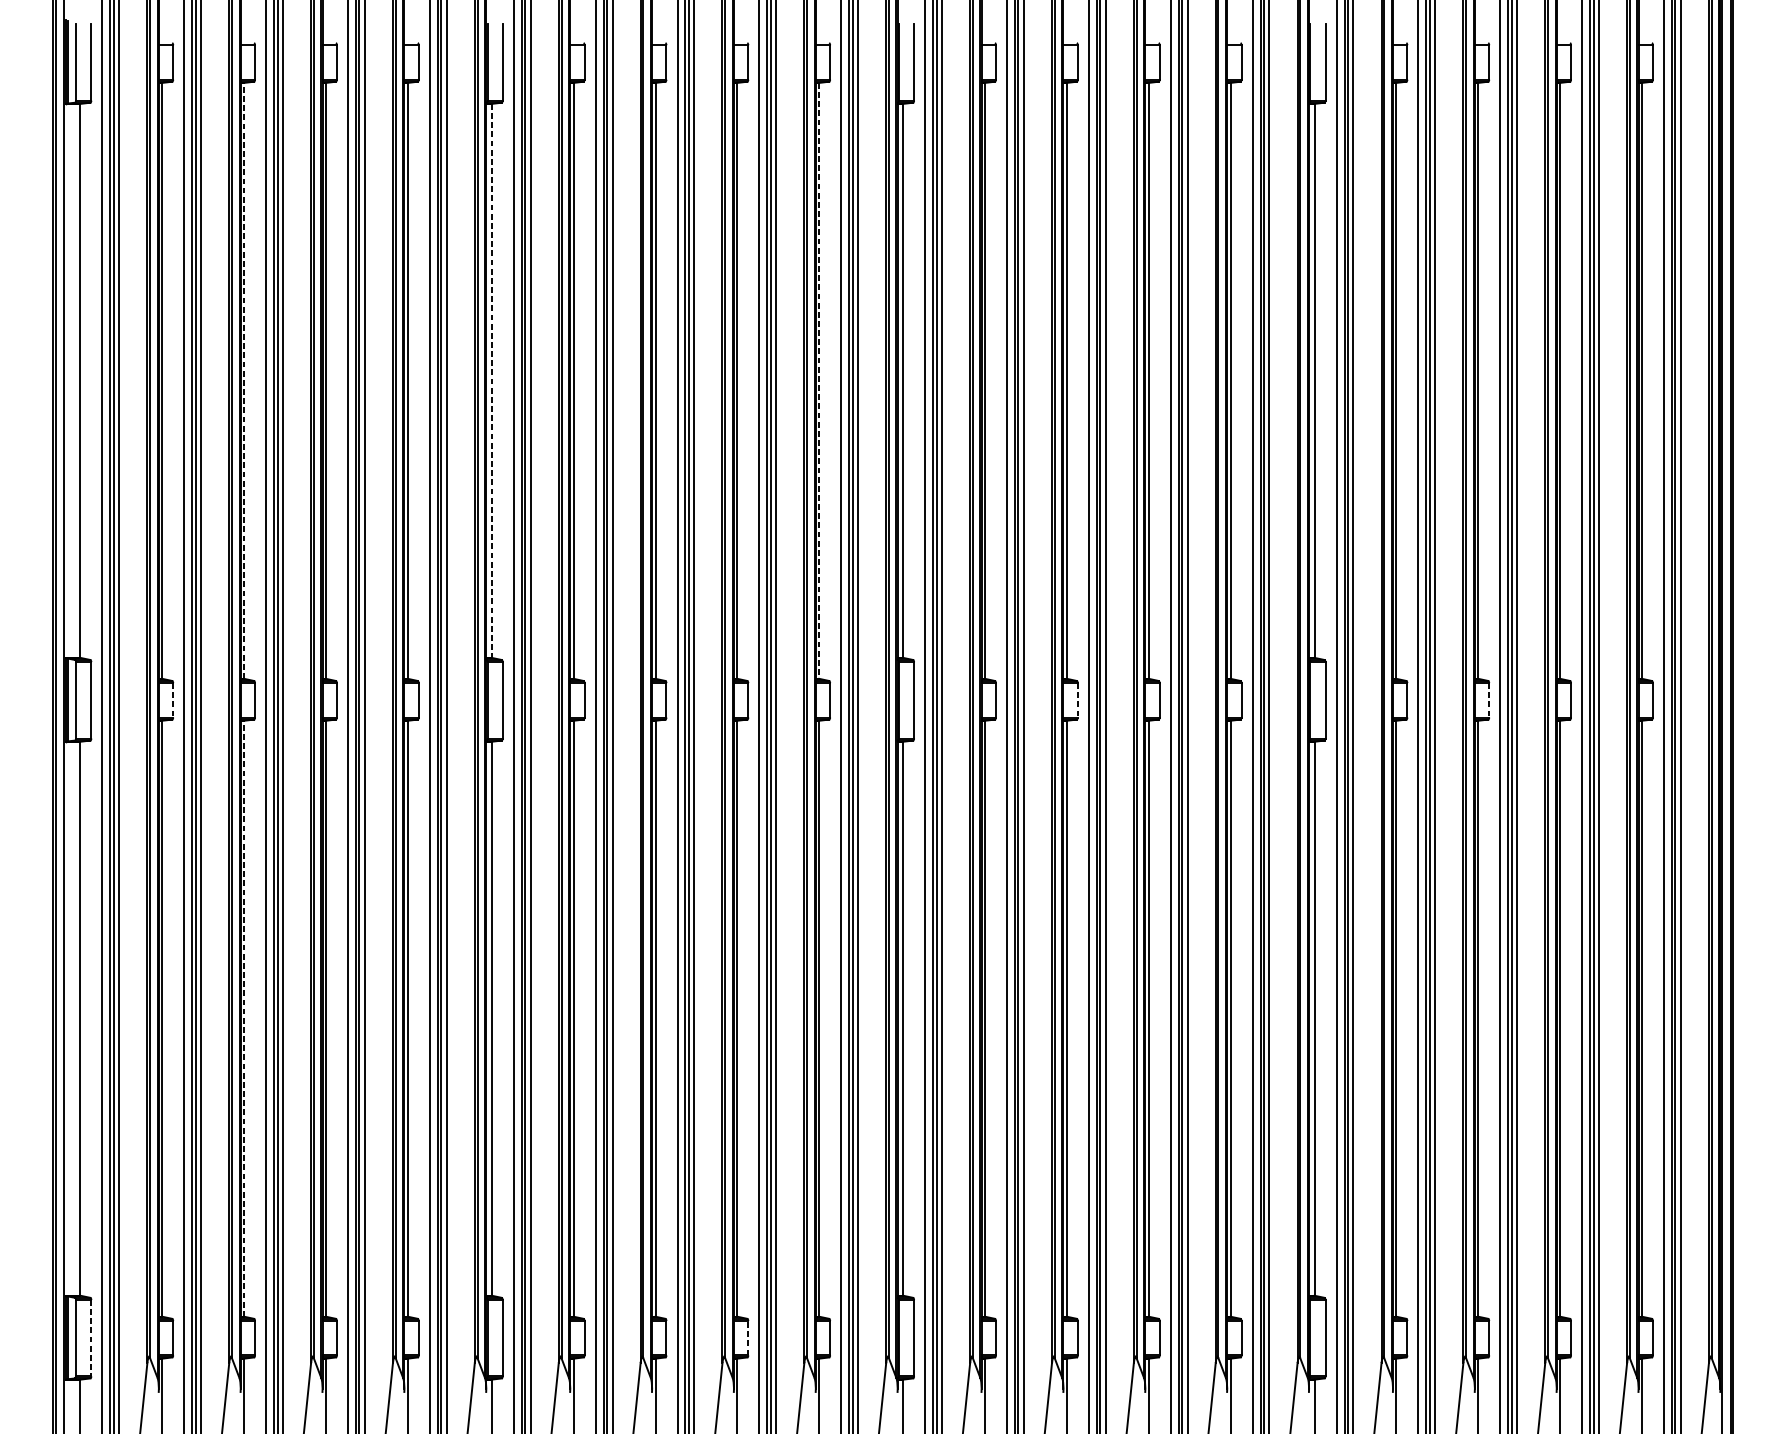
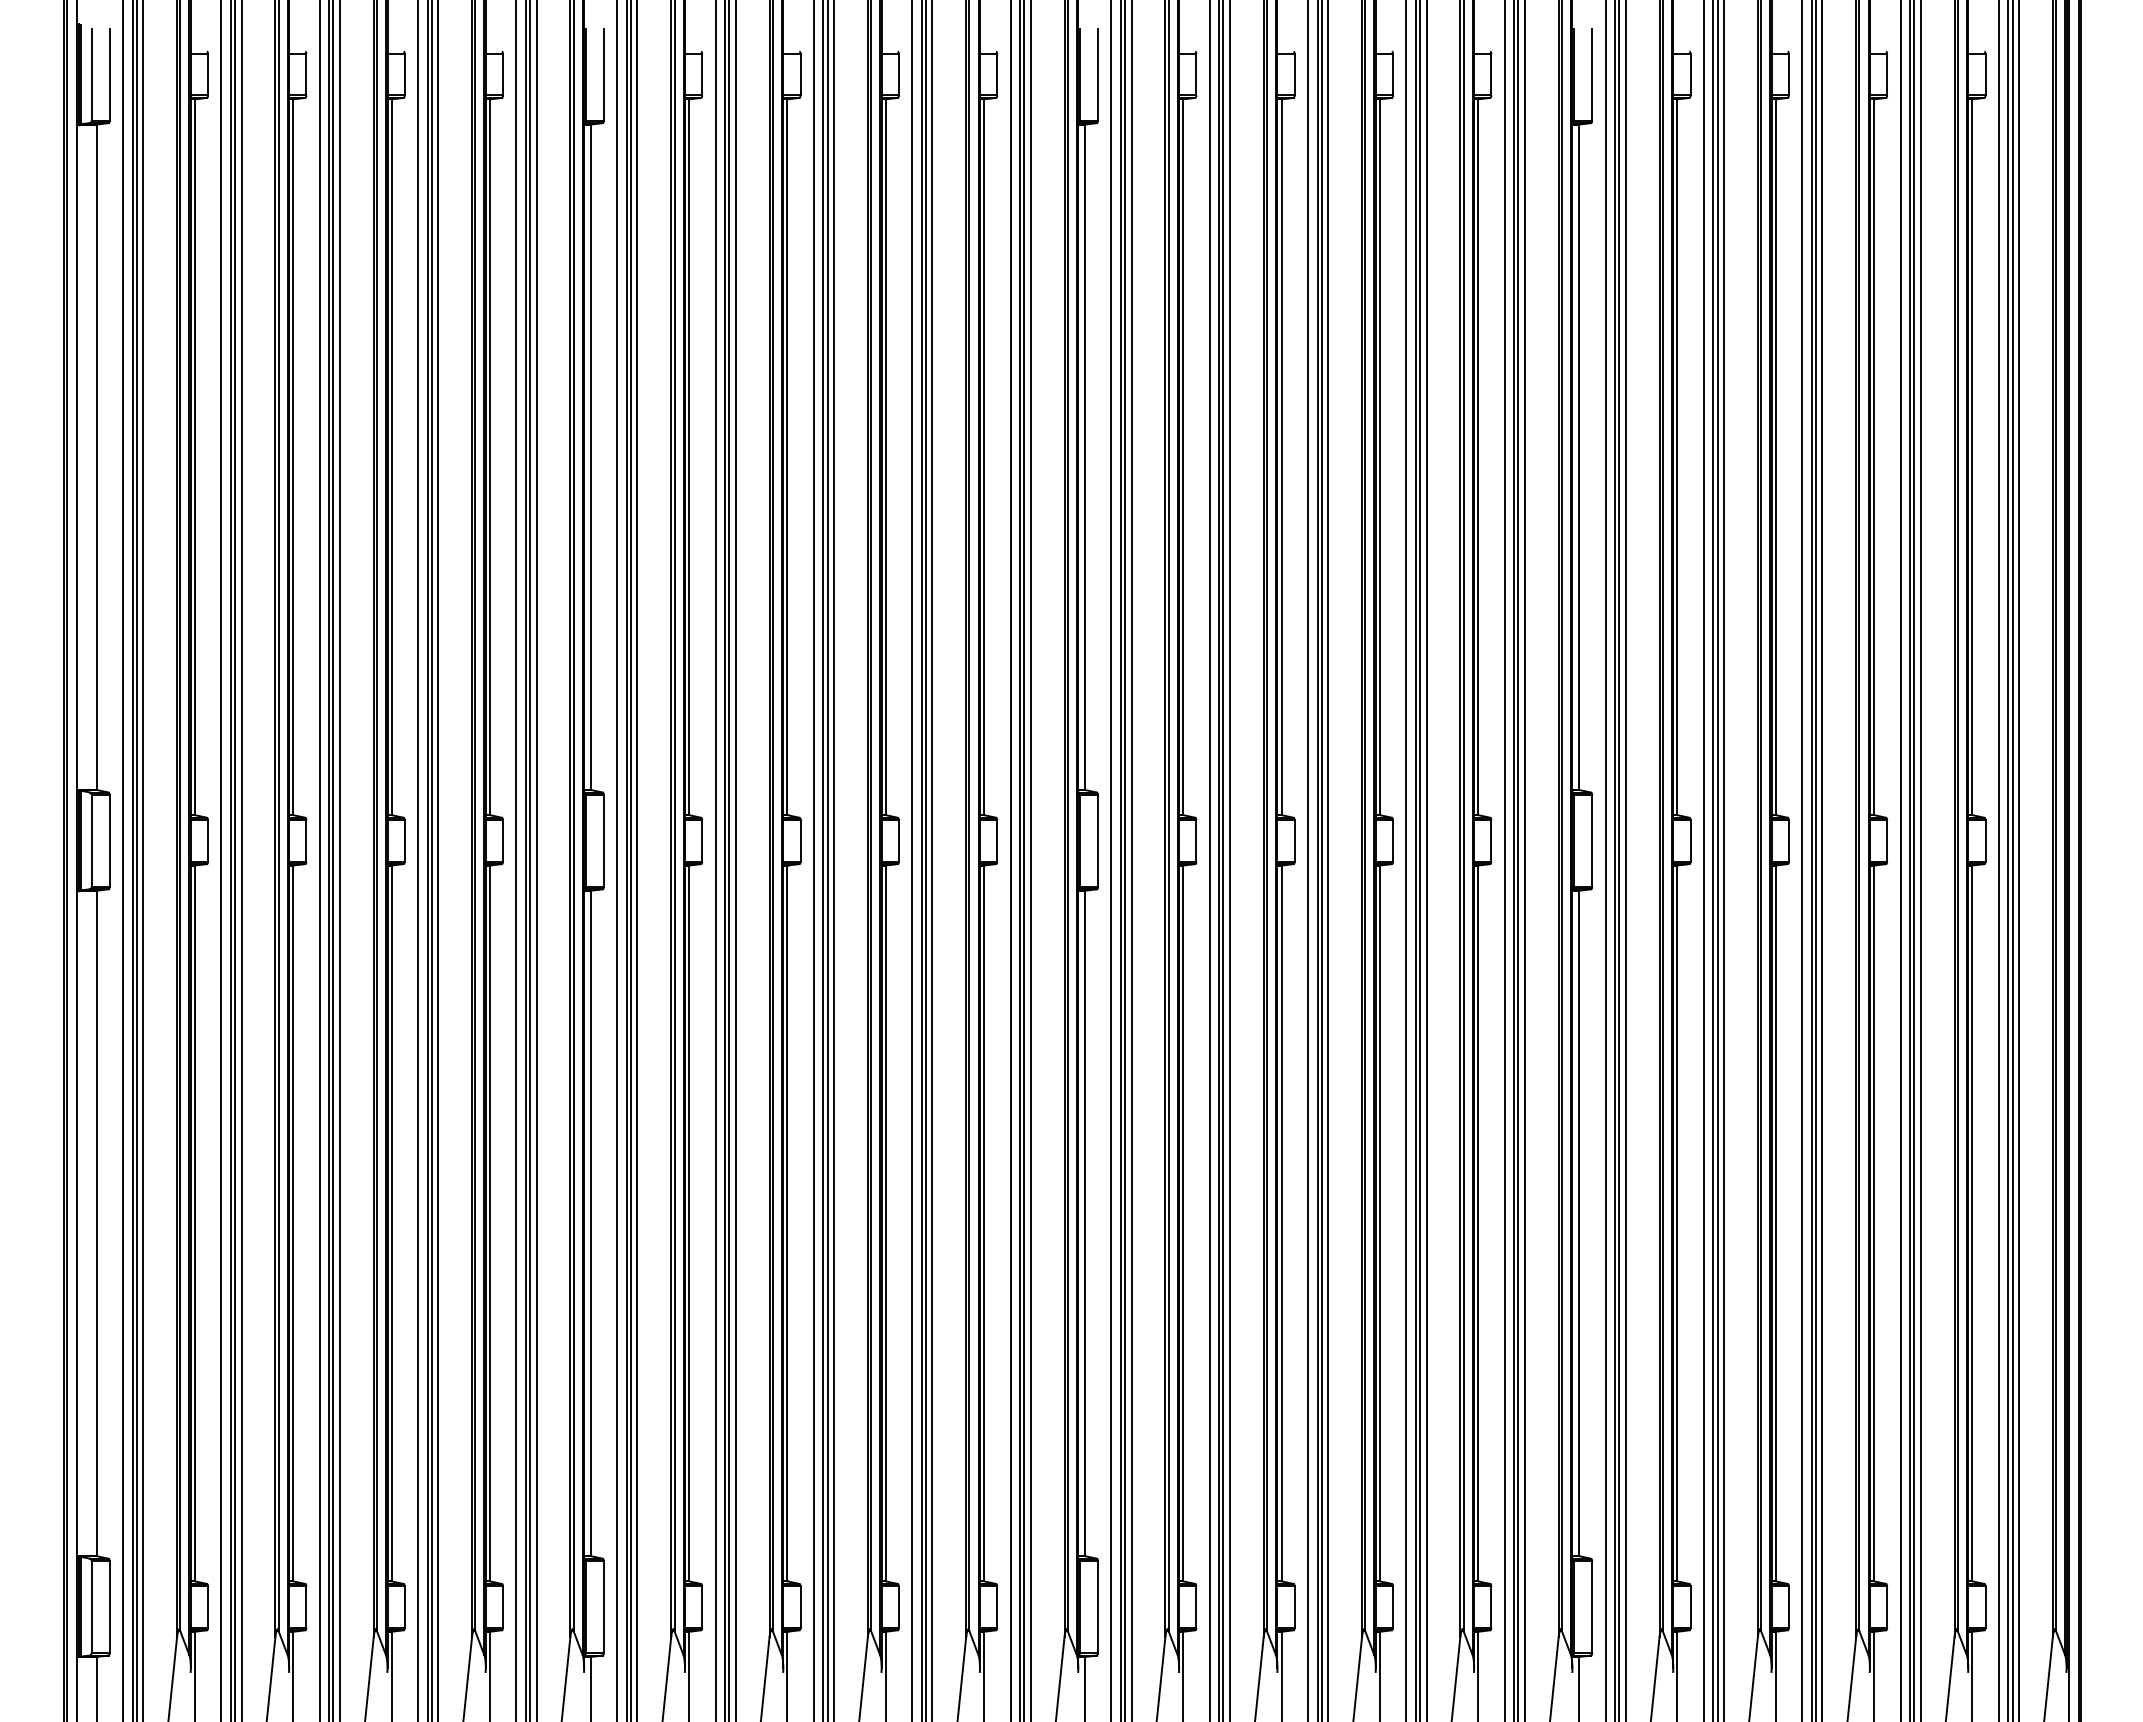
line: (244, 381) -> (293, 457), dashed -> solid
line: (491, 381) -> (590, 457), dashed -> solid
line: (819, 381) -> (984, 457), dashed -> solid
line: (173, 699) -> (208, 840), dashed -> solid
line: (1077, 699) -> (1294, 840), dashed -> solid
line: (1488, 699) -> (1788, 840), dashed -> solid
line: (244, 1018) -> (293, 1223), dashed -> solid
line: (91, 1338) -> (109, 1607), dashed -> solid
line: (747, 1338) -> (898, 1607), dashed -> solid

